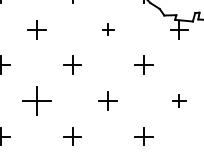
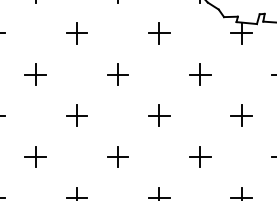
part: (108, 29) -> (159, 33), size x1.67
part: (36, 100) -> (76, 115), size x0.62
part: (179, 100) -> (241, 115), size x1.43

